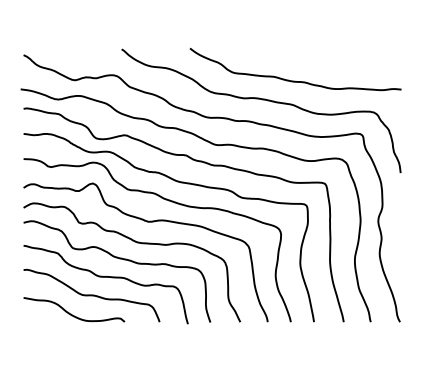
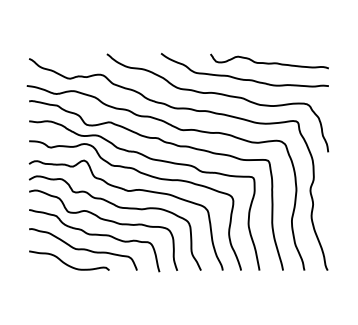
curve: (326, 59) -> (269, 62), added

